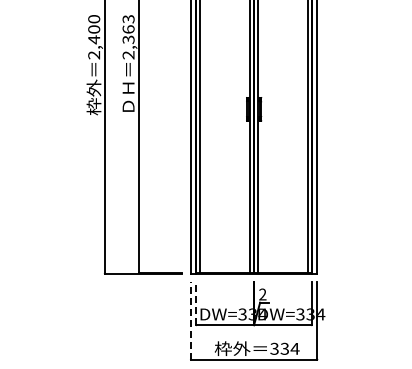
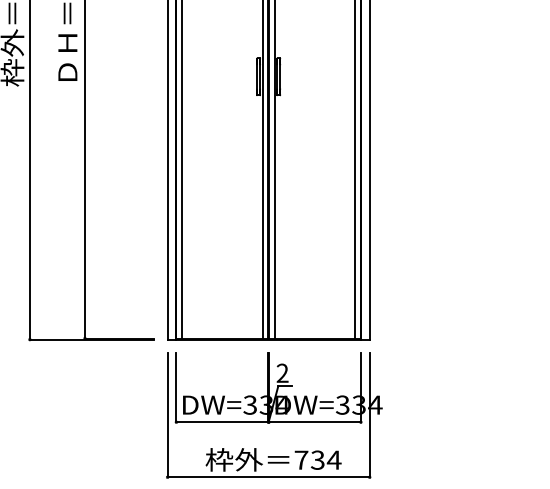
line: (196, 303) -> (176, 387), dashed -> solid
line: (190, 320) -> (166, 414), dashed -> solid
text: (274, 348) -> (301, 459), 334 -> 734

